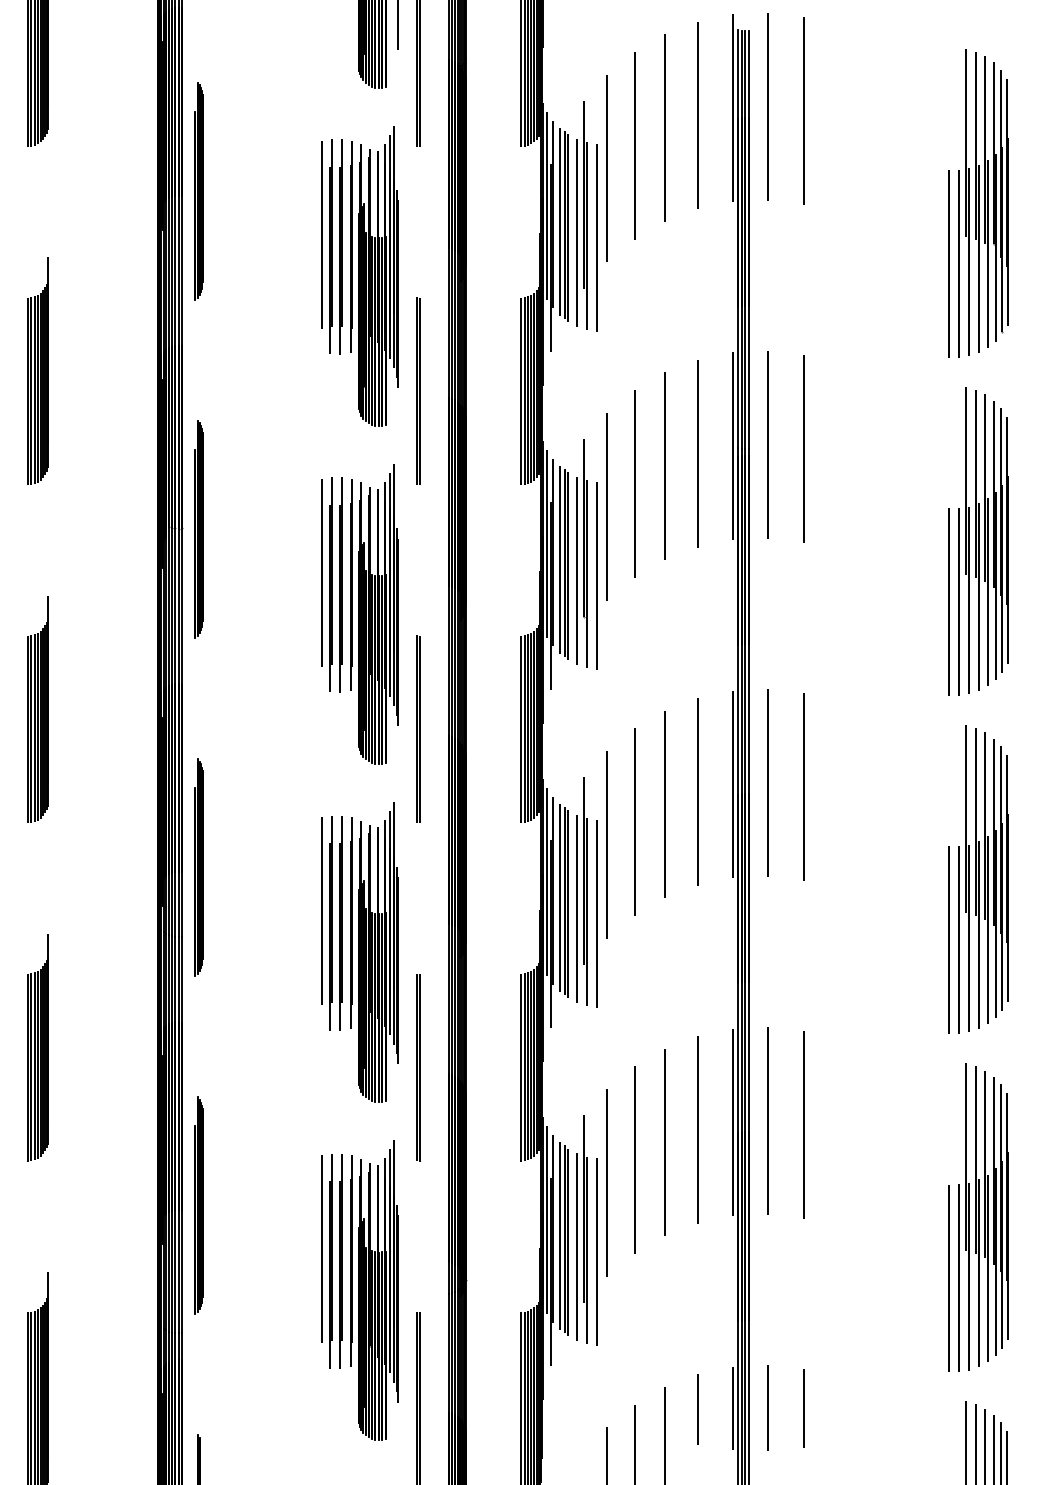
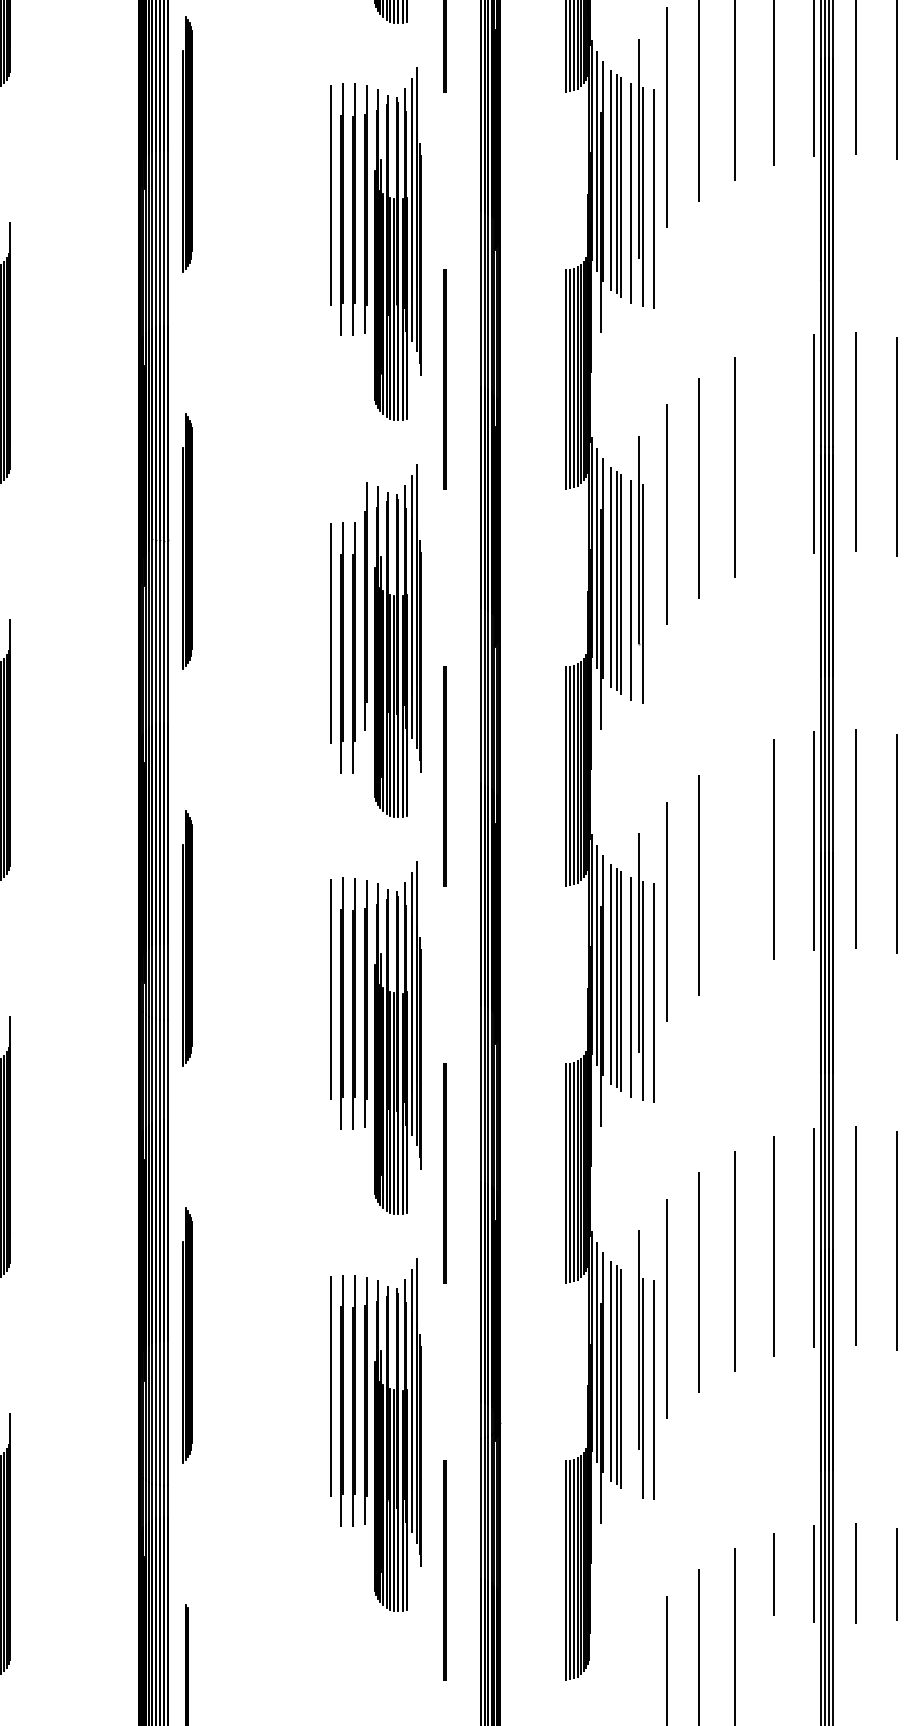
line: (697, 453) -> (772, 452), removed
line: (596, 575) -> (654, 595), removed
part: (331, 584) -> (342, 647), moved
line: (665, 804) -> (735, 864), removed
line: (577, 1247) -> (631, 1384), removed

